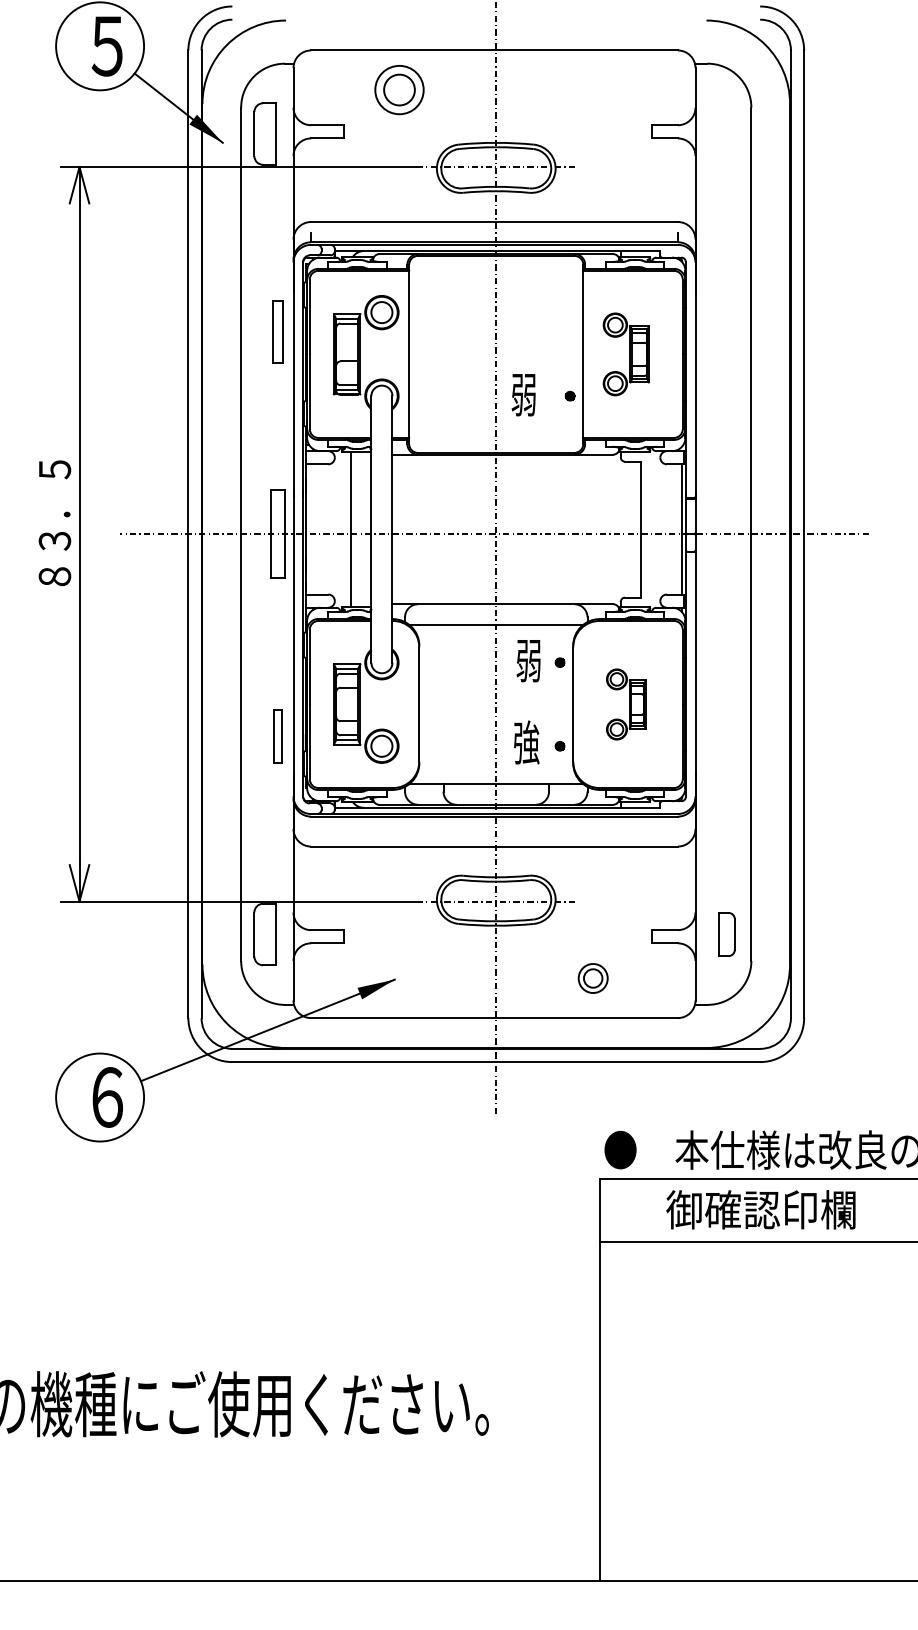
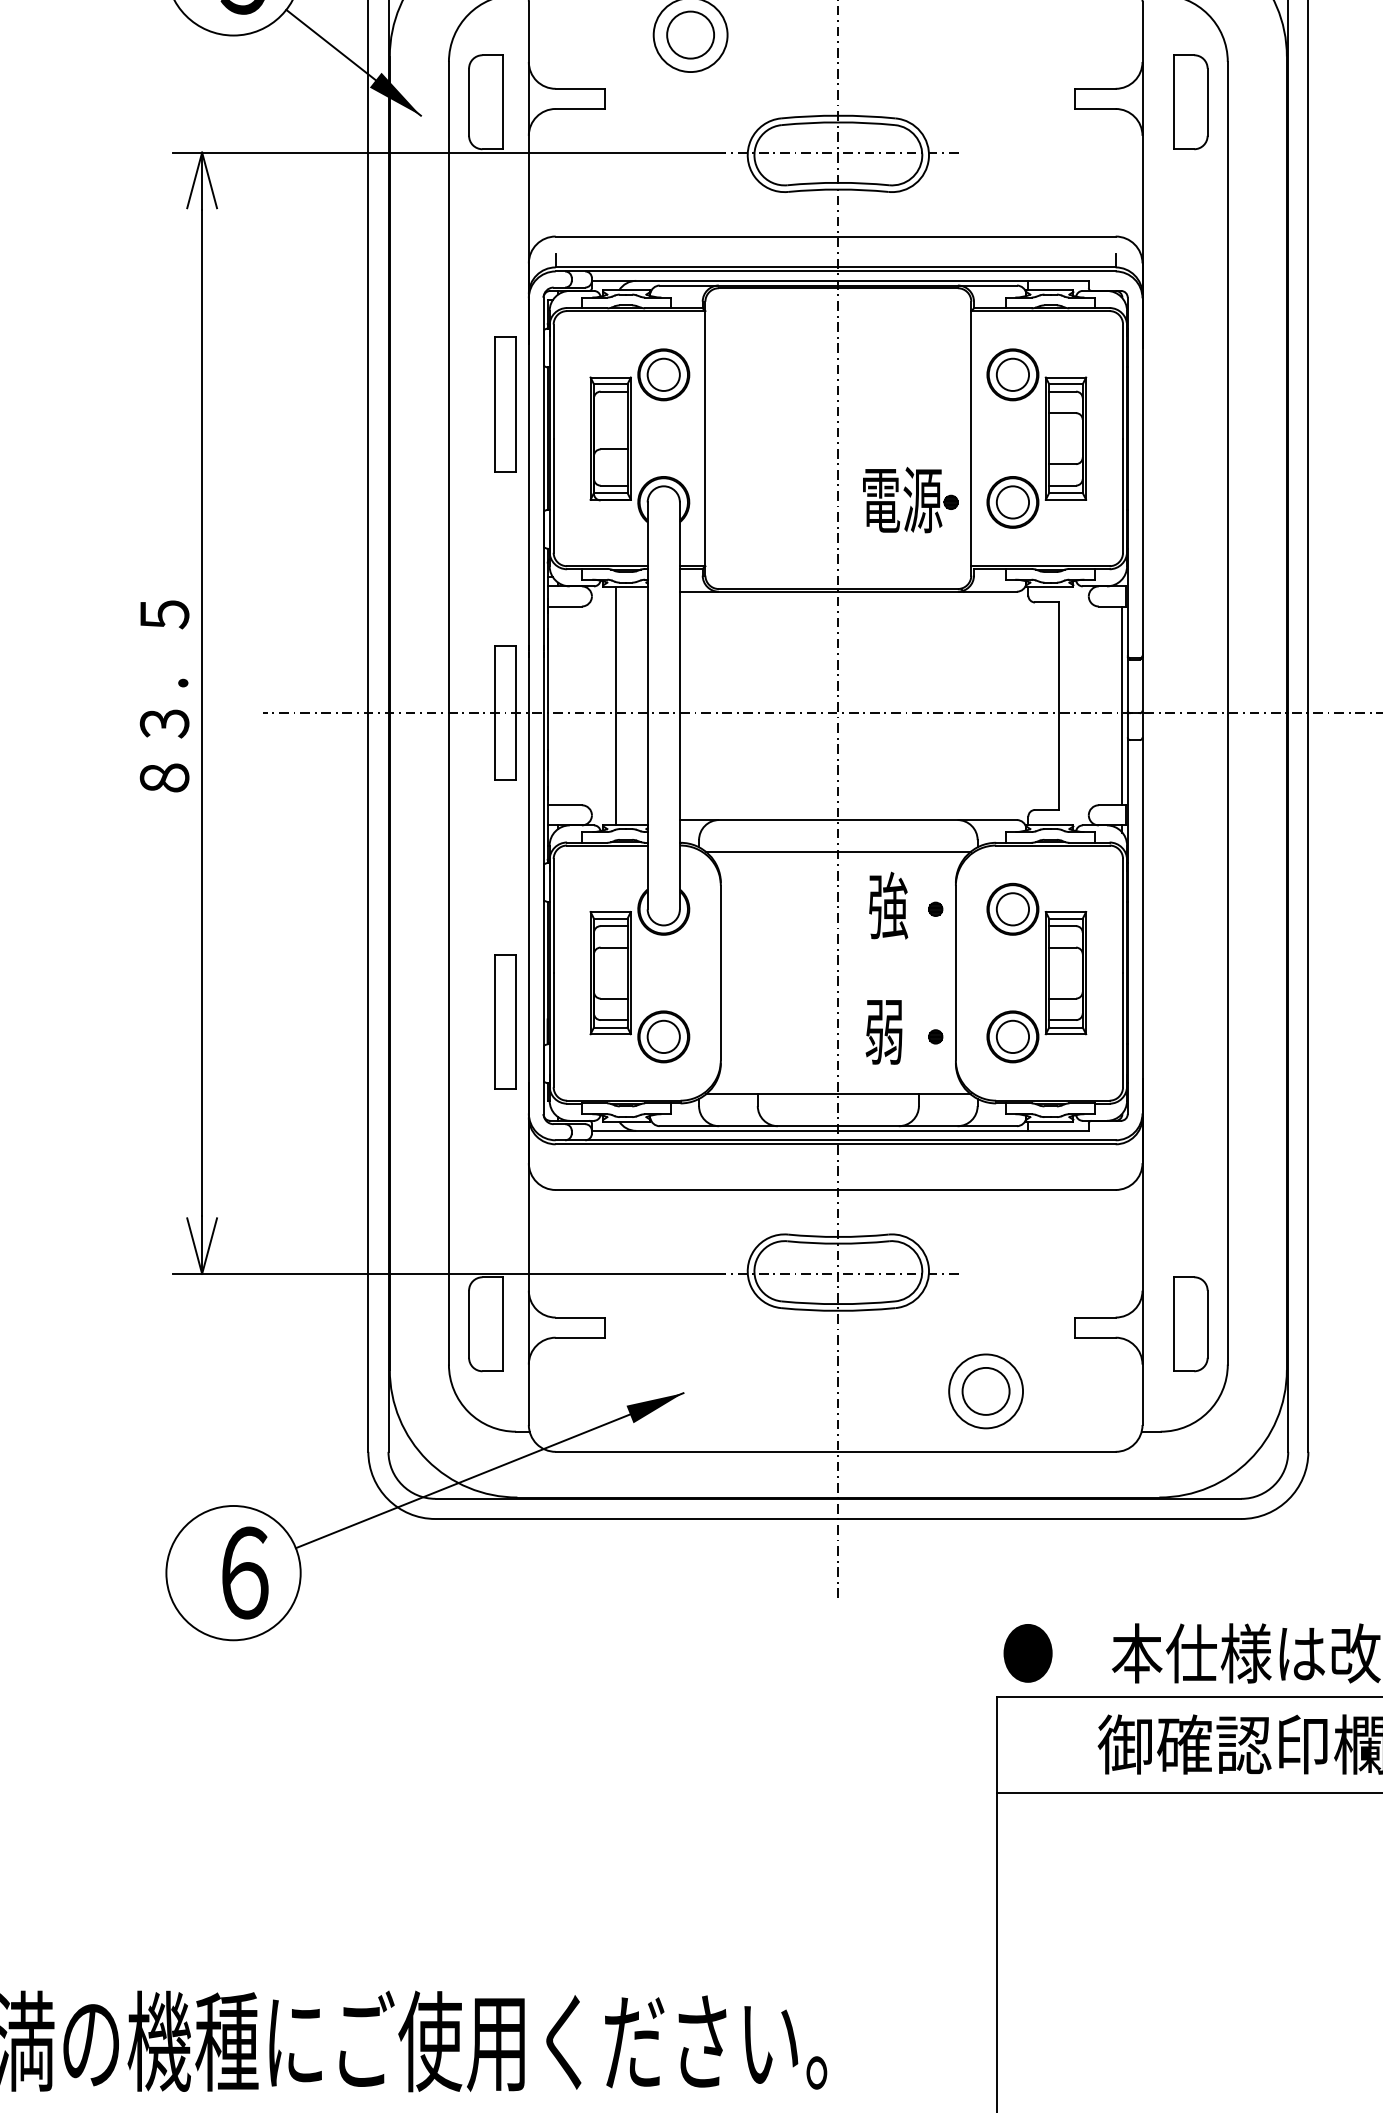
part: (726, 133) -> (1189, 101), added
part: (277, 331) -> (504, 403), size x1.43
part: (626, 354) -> (1037, 438), size x1.43
text: (537, 394) -> (901, 499), 弱 -> 電源
text: (528, 660) -> (887, 905), 弱 -> 強
part: (626, 704) -> (1037, 973), size x1.67
part: (277, 736) -> (504, 1021), size x1.67
text: (526, 742) -> (884, 1031), 強 -> 弱
part: (726, 934) -> (1189, 1324), size x1.43
part: (593, 978) -> (986, 1391), size x1.67

